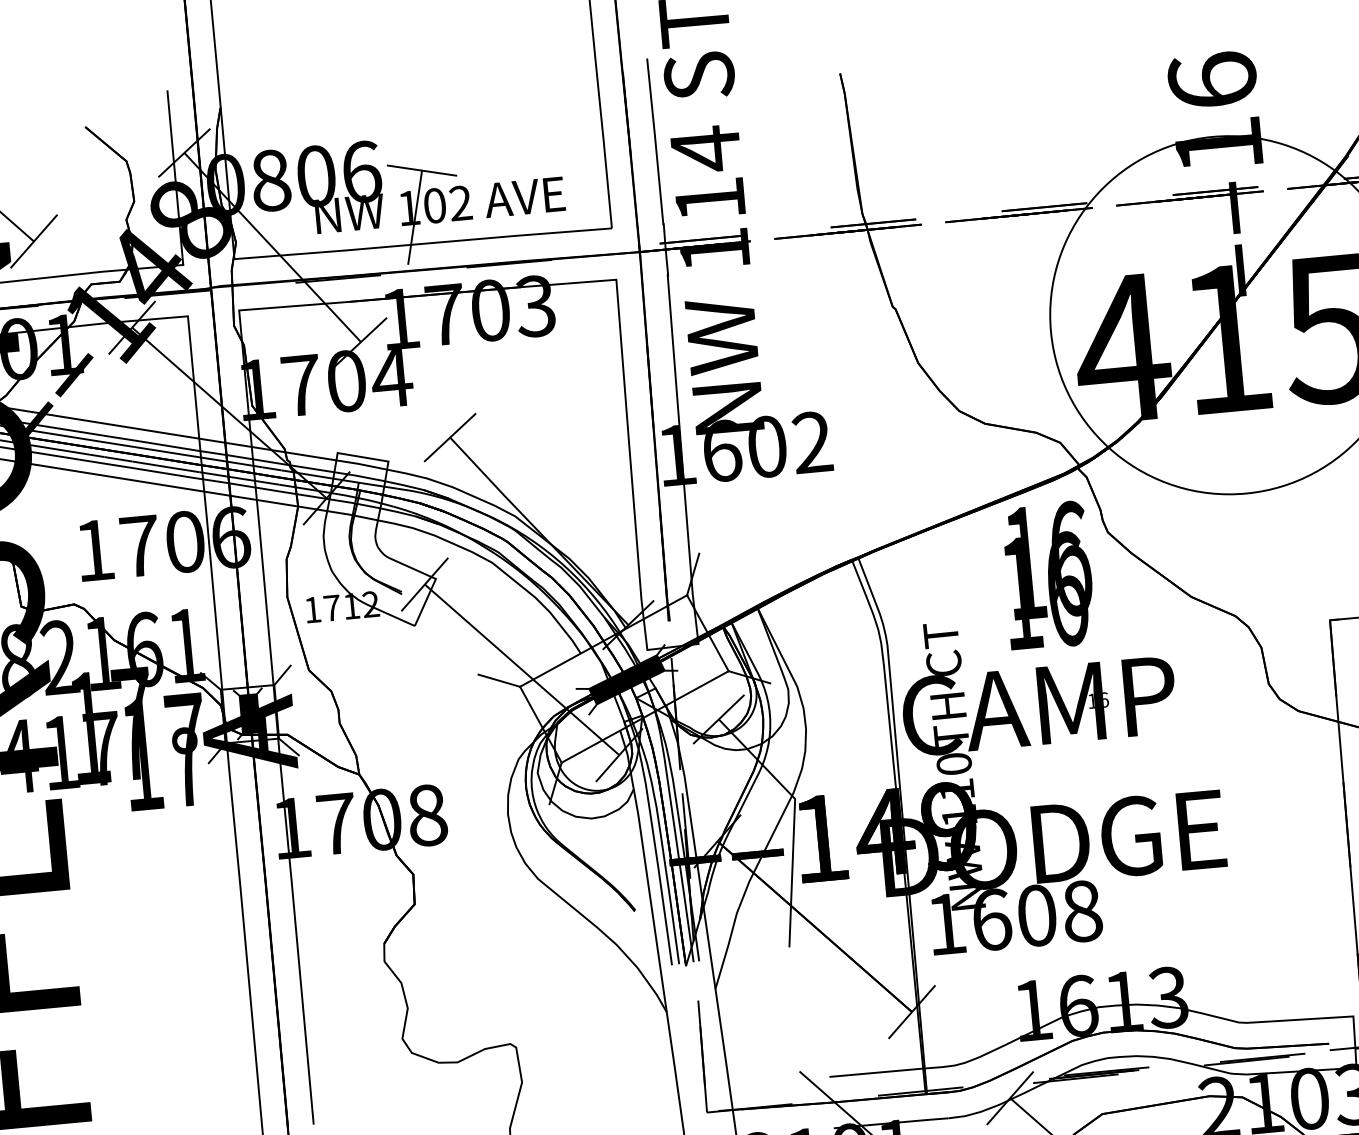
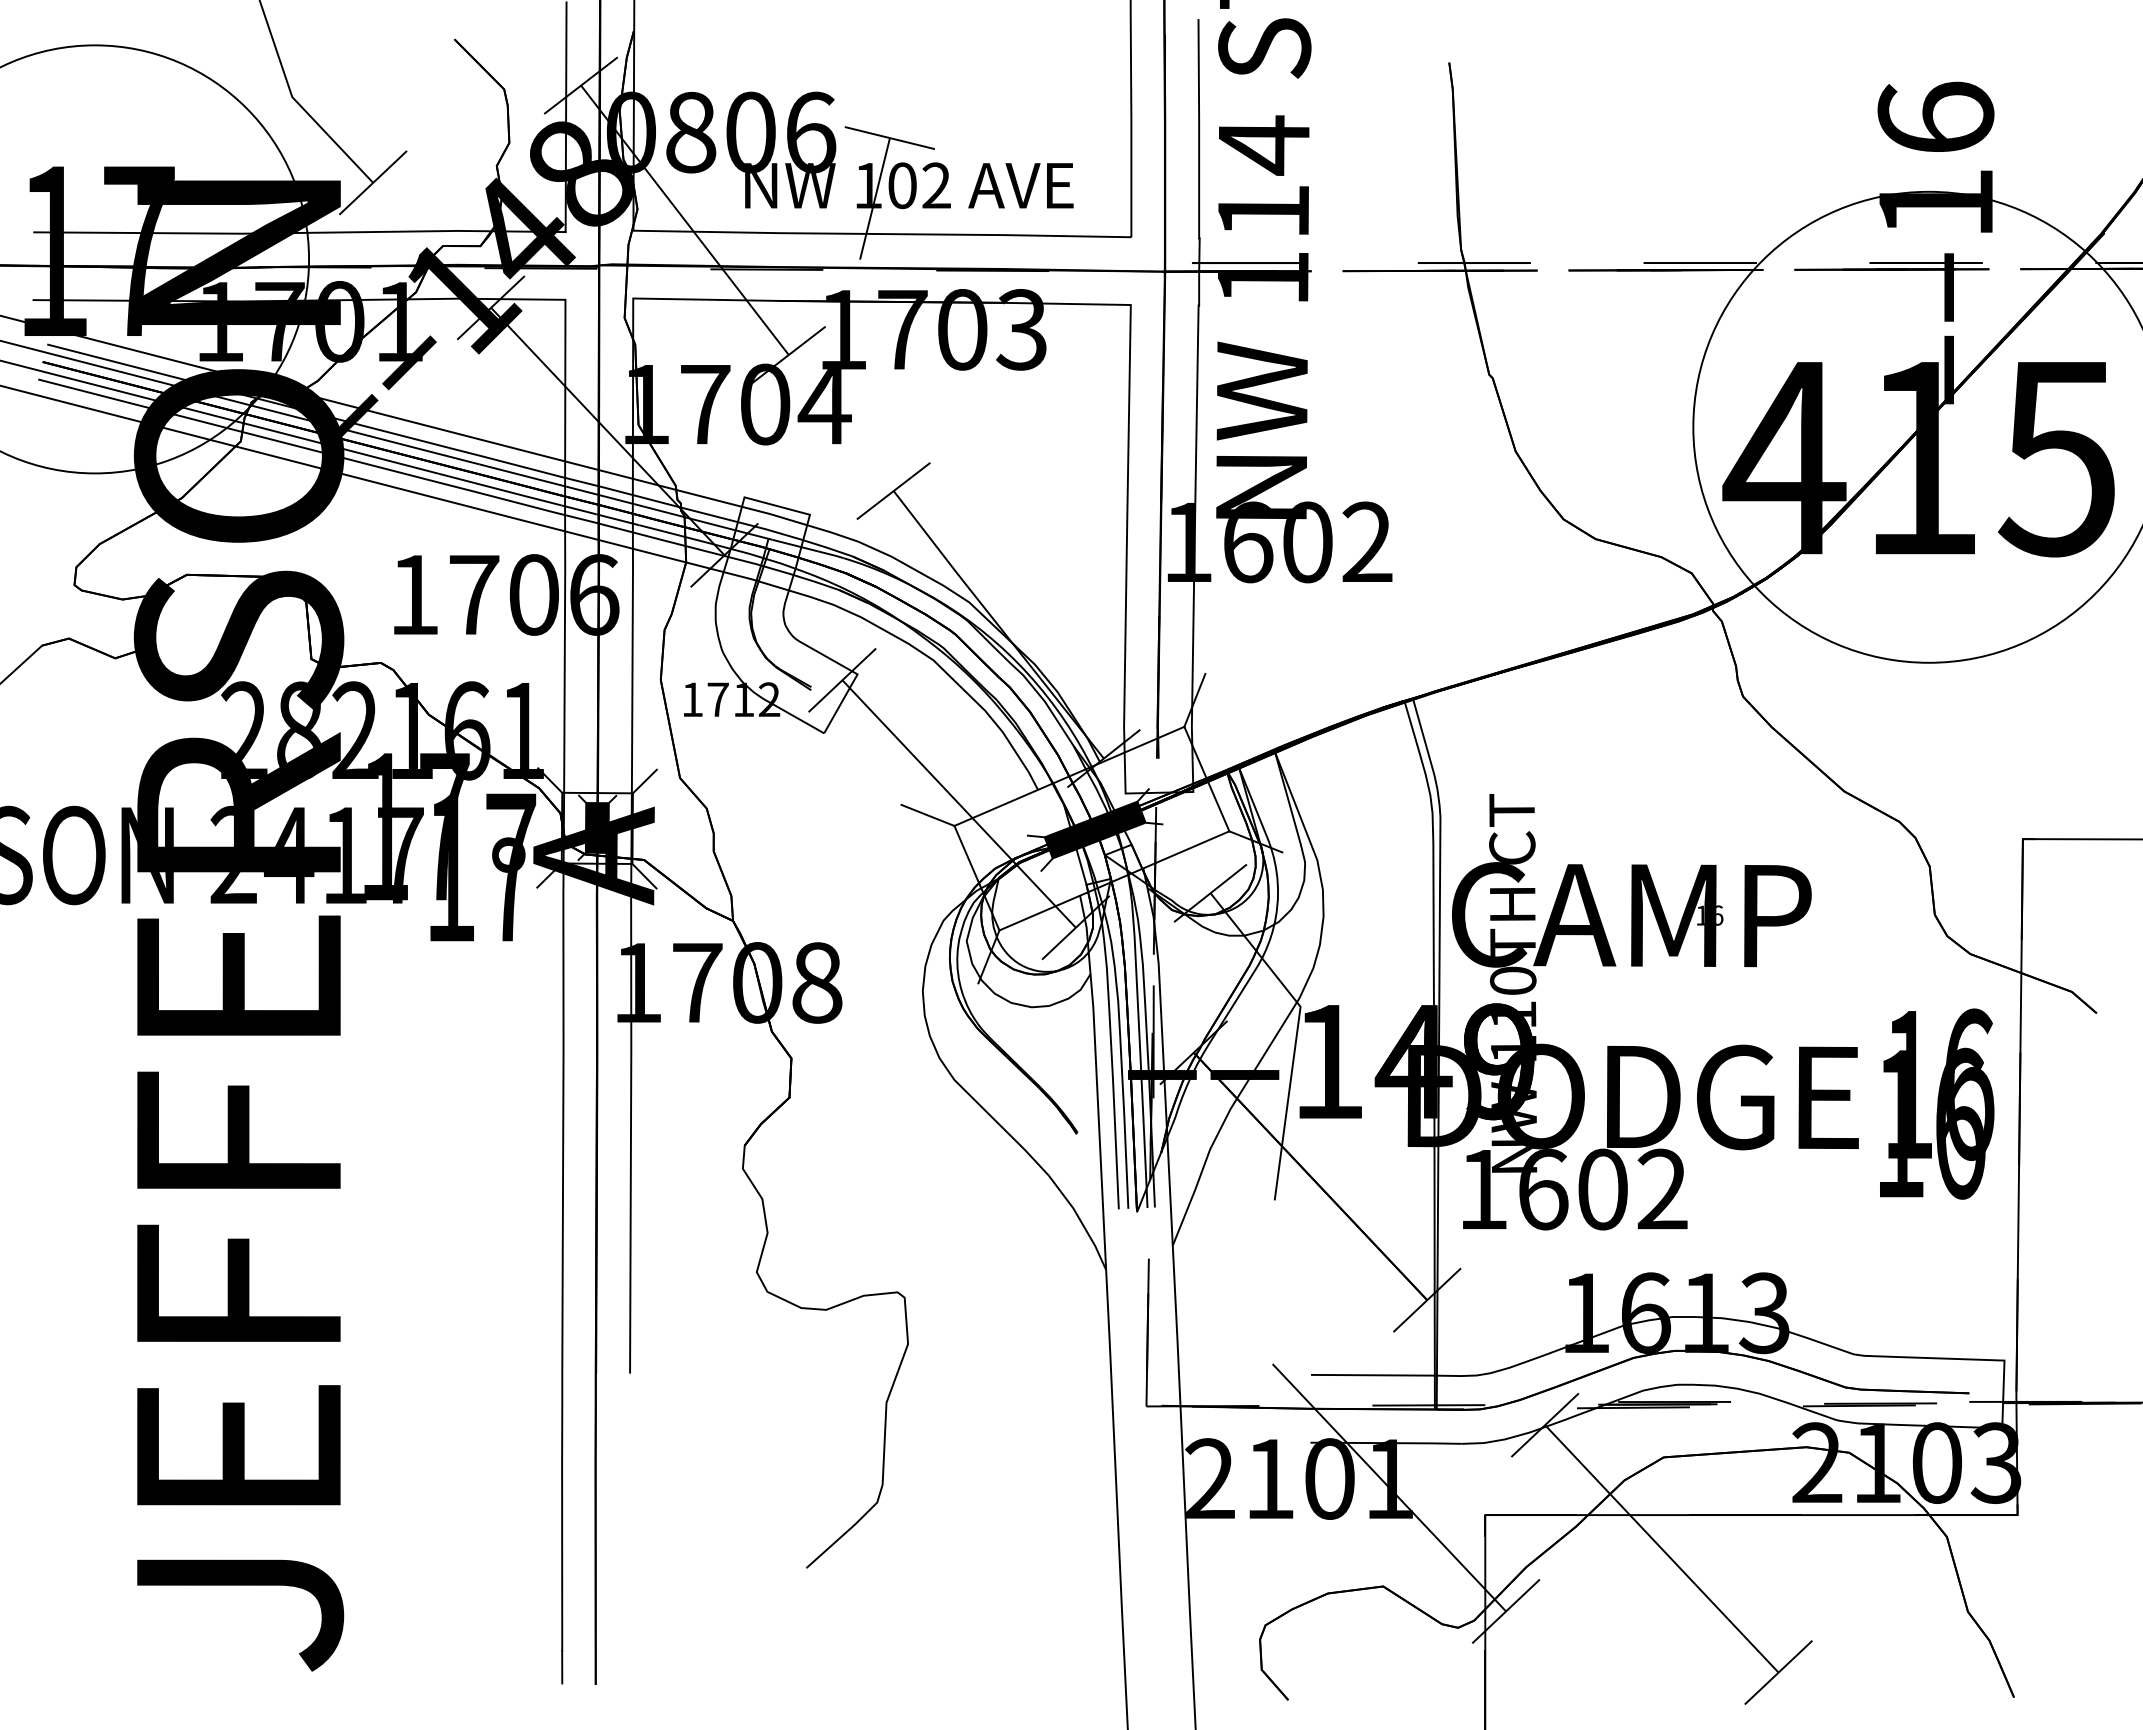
text: (1048, 575) -> (1937, 1103), moved
text: (1082, 911) -> (1662, 1189), 1608 -> 1602

